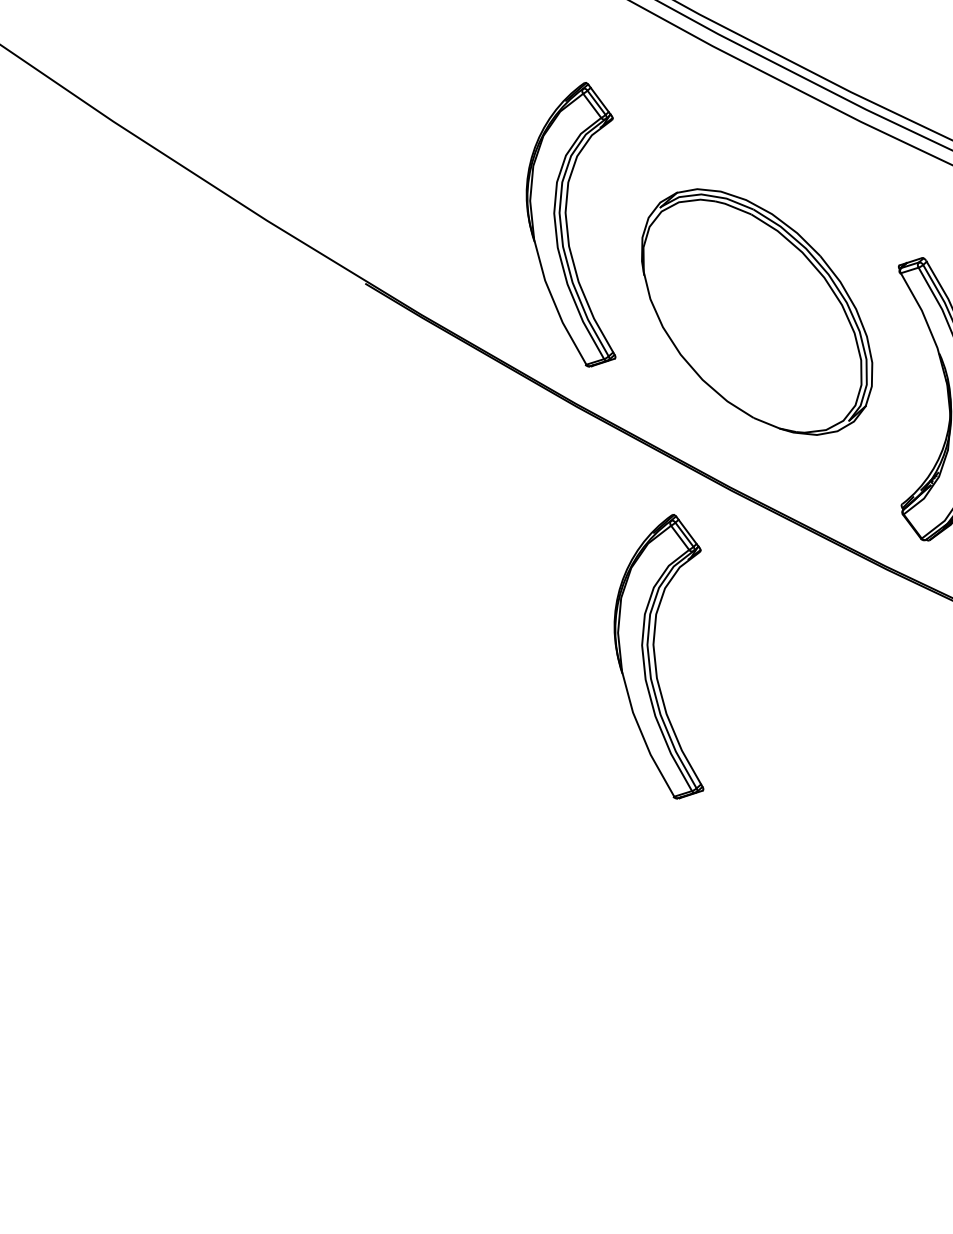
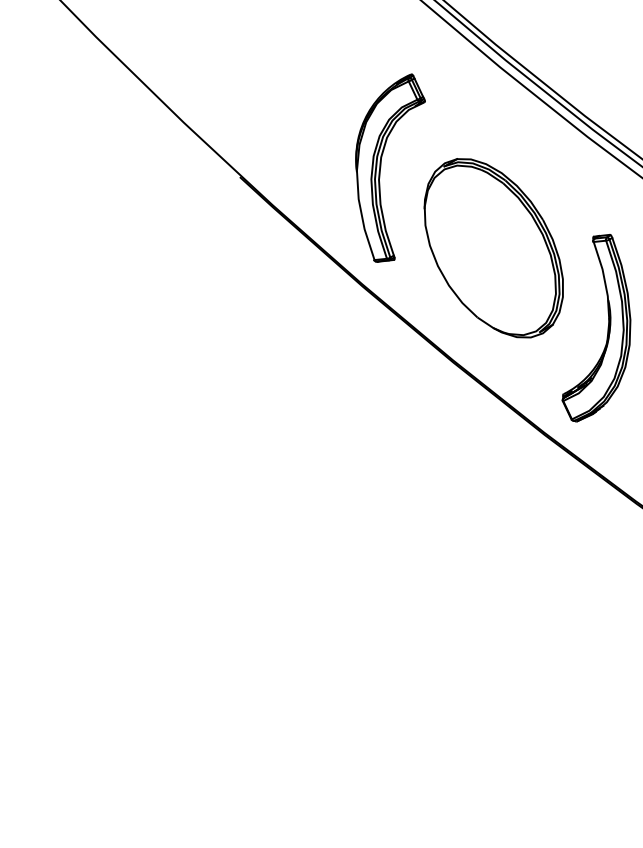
part: (656, 659) -> (381, 463), removed

